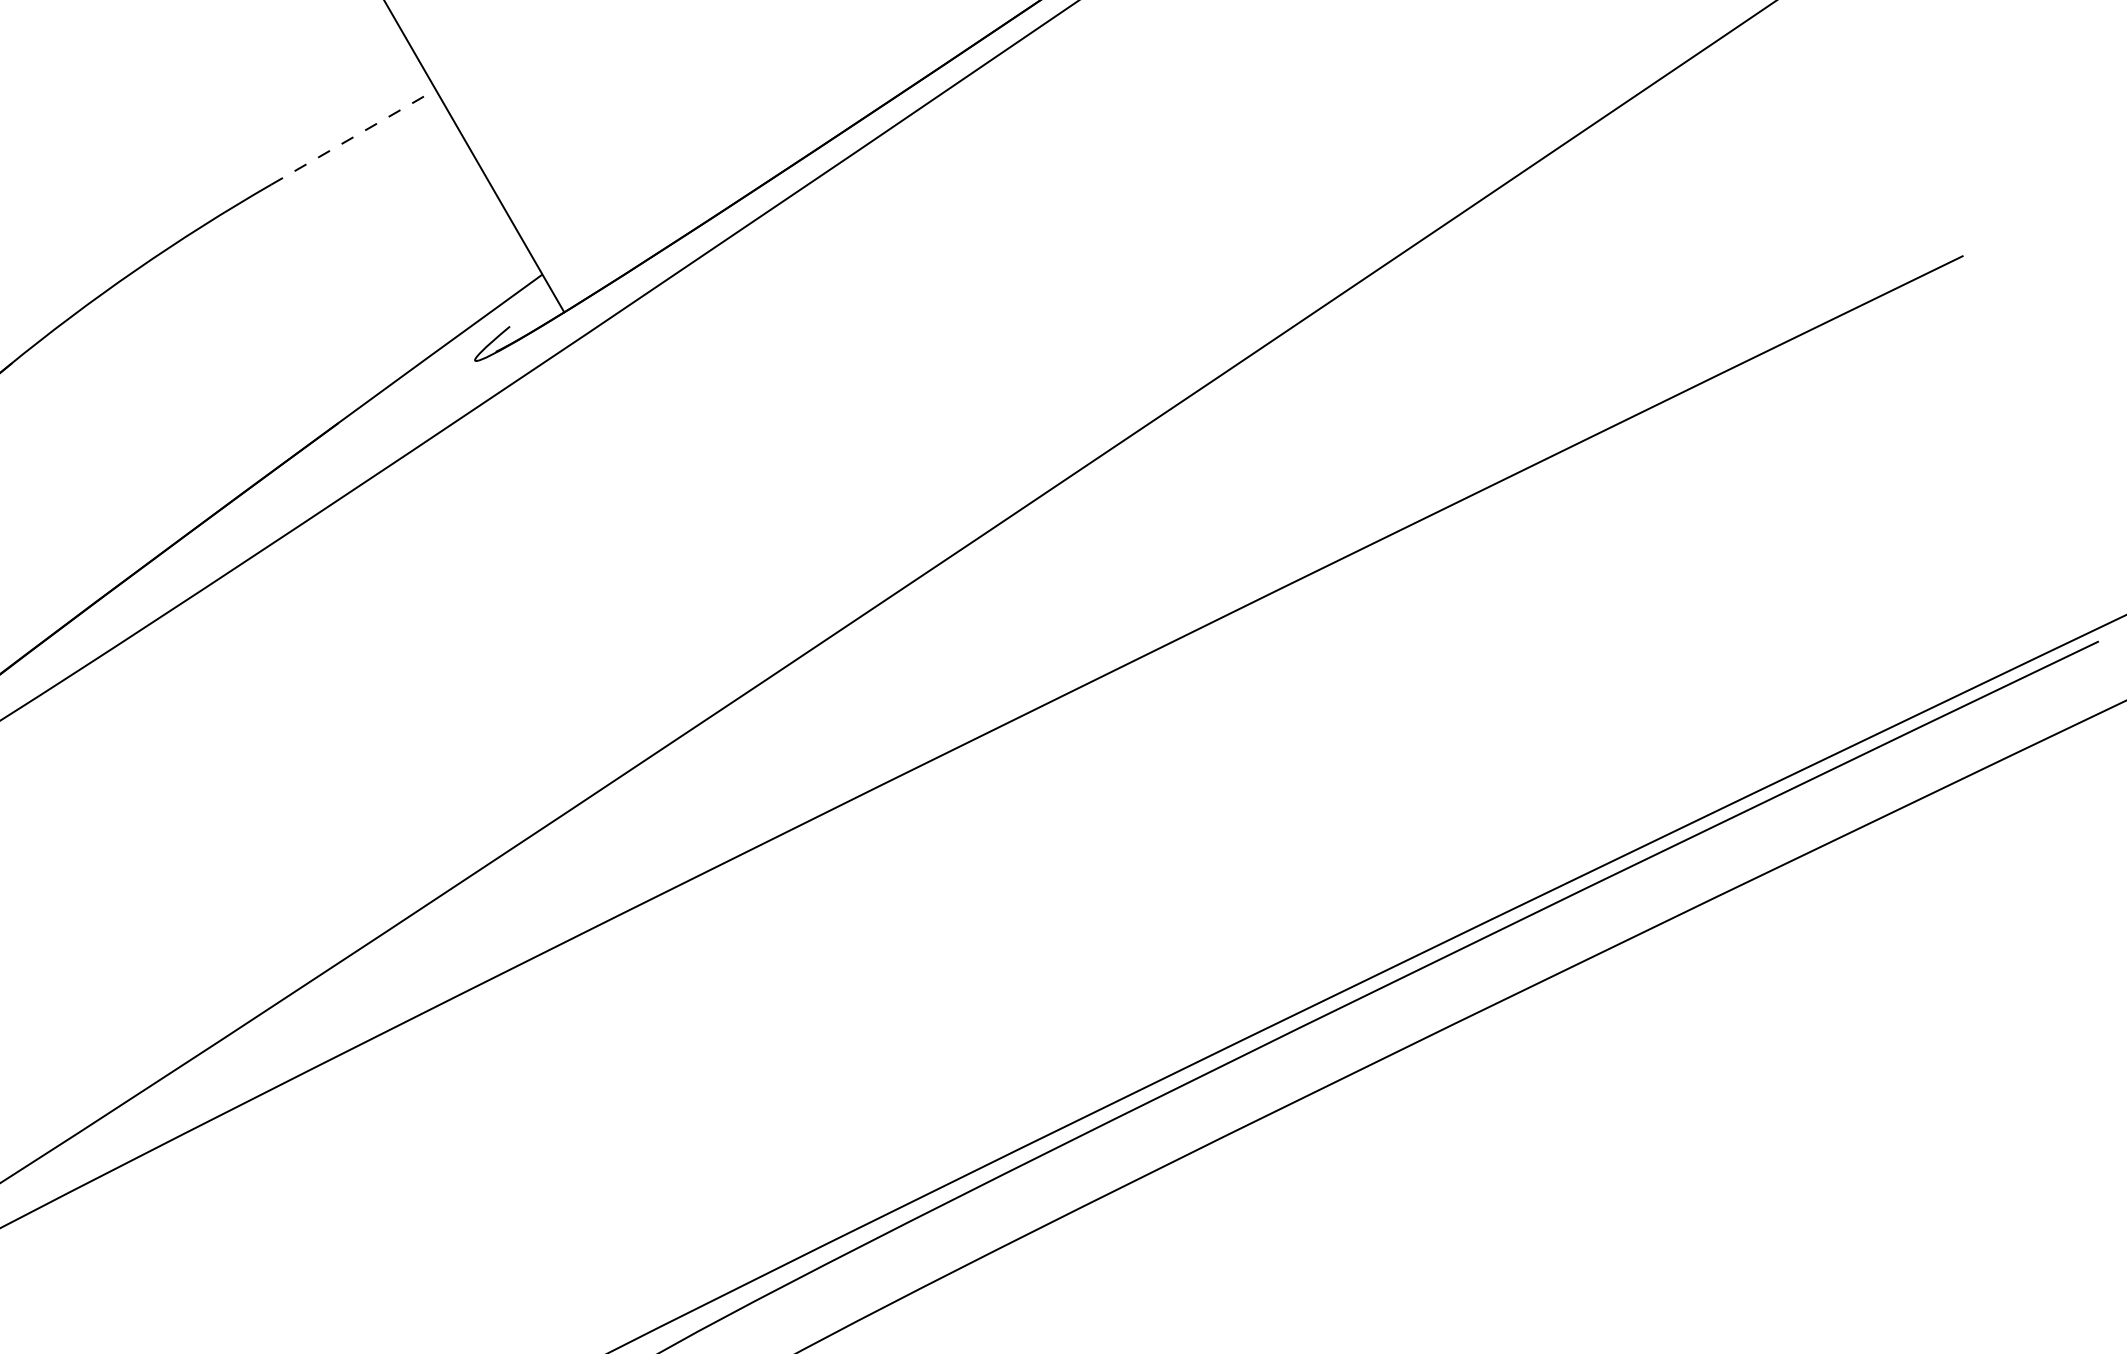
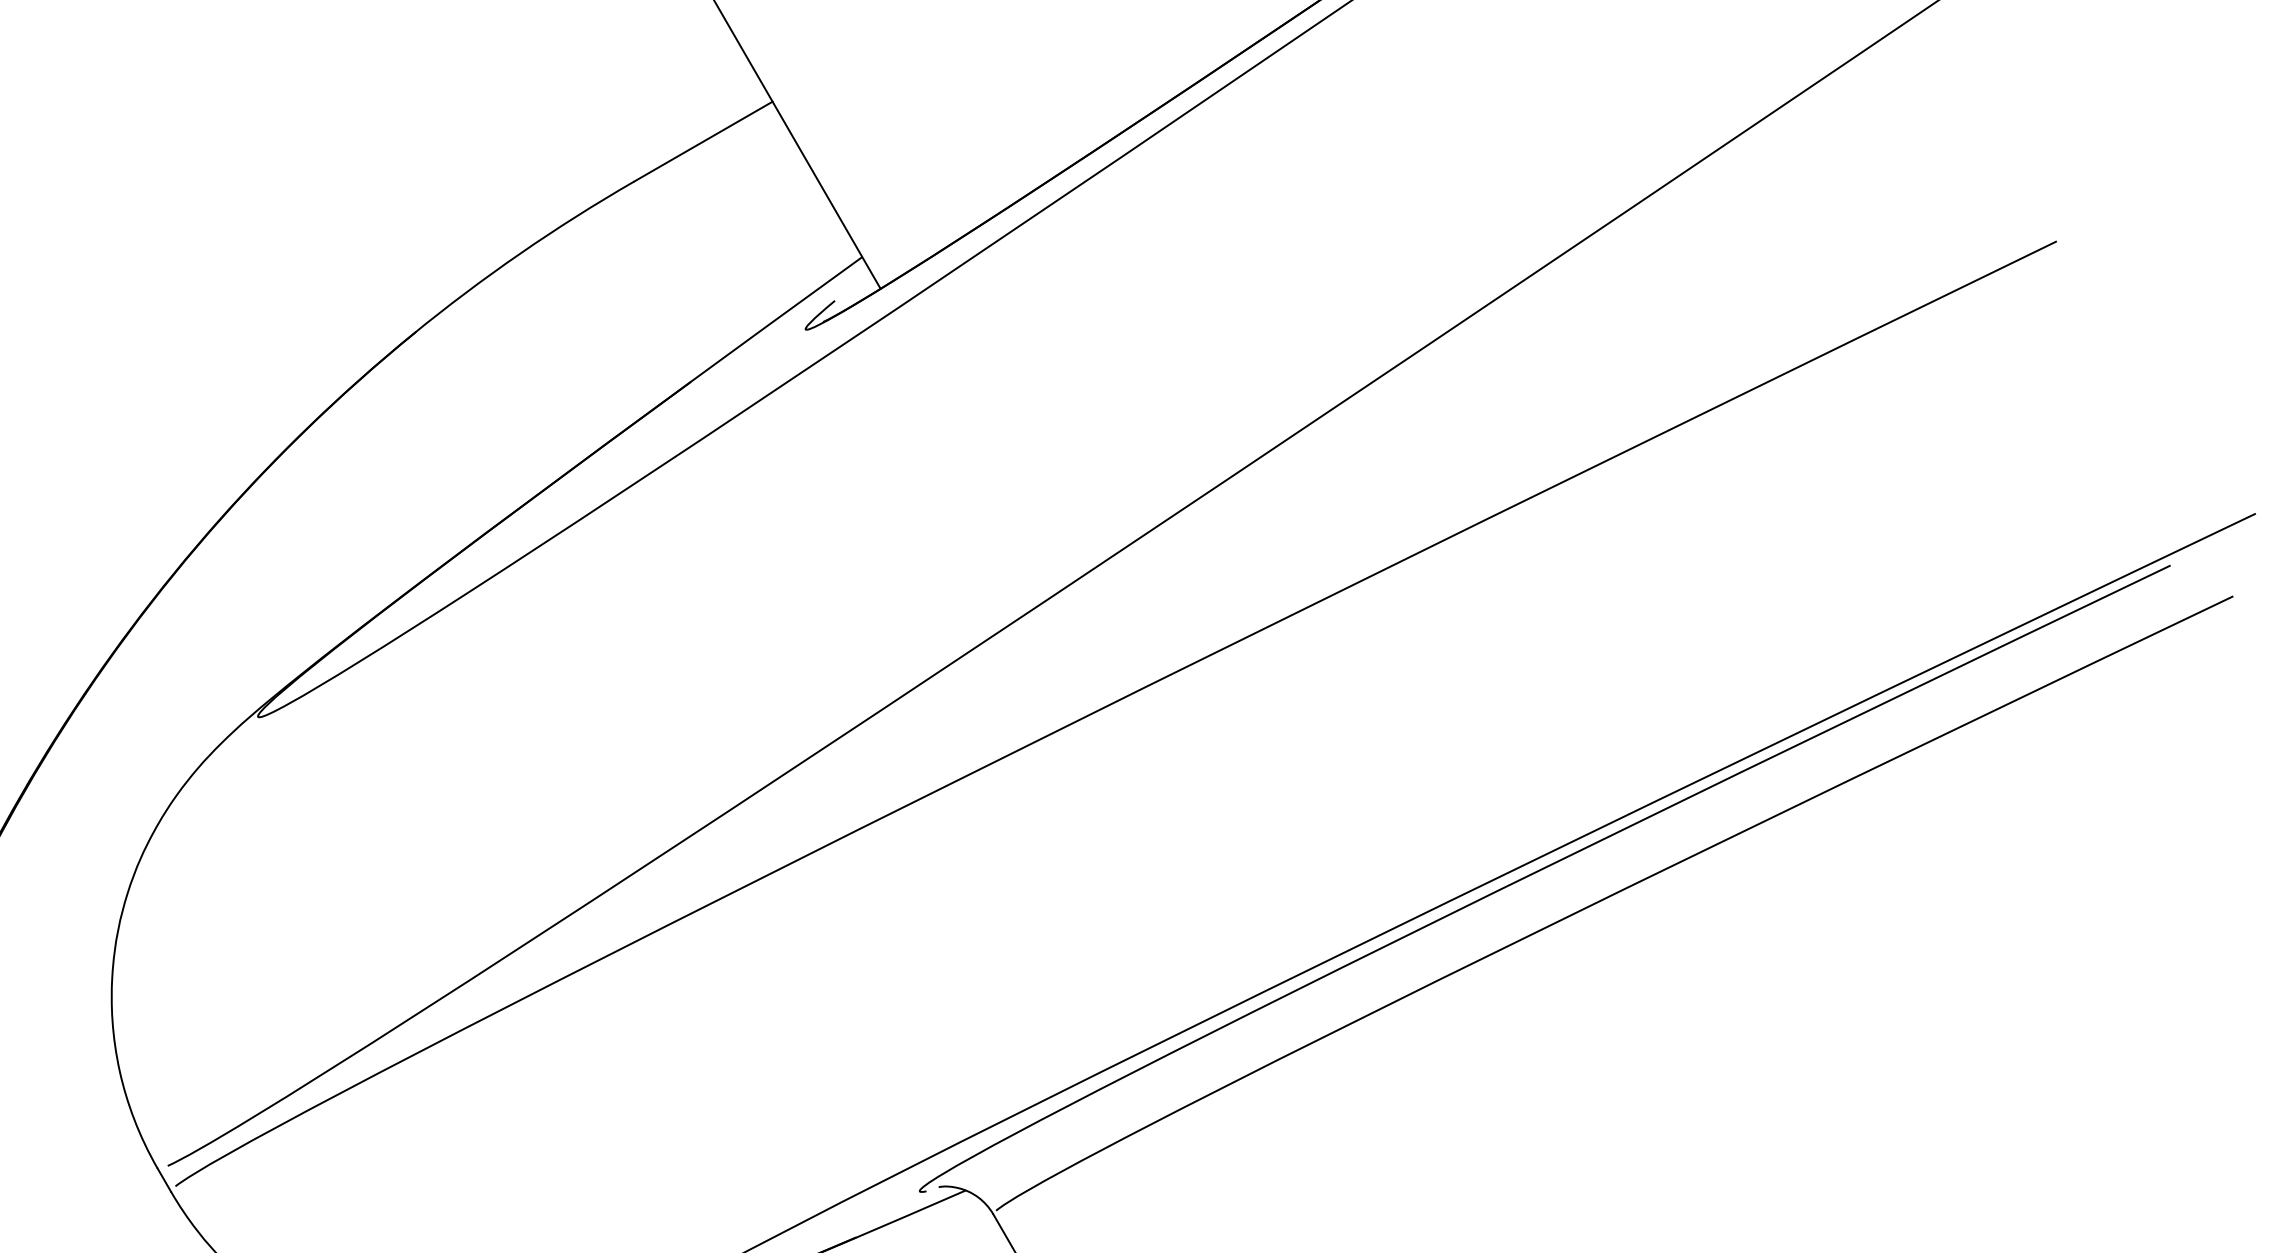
line: (353, 137) -> (703, 141), dashed -> solid

